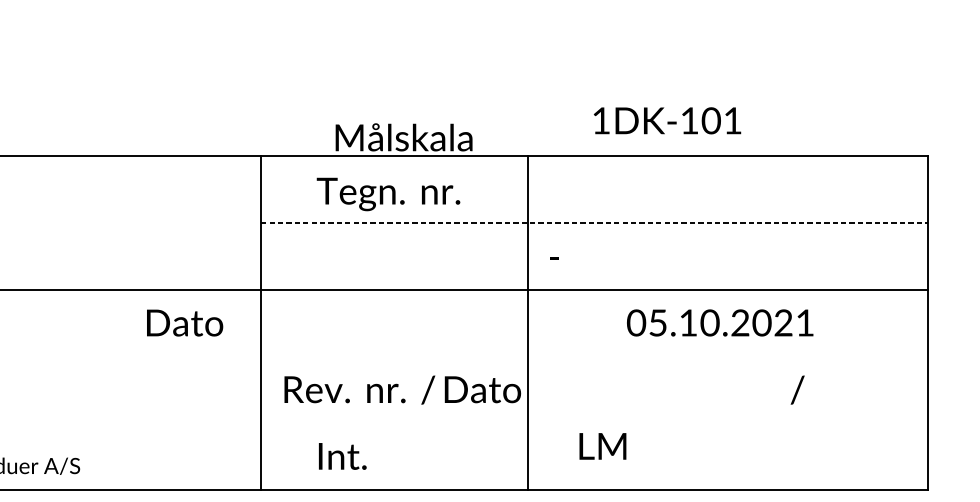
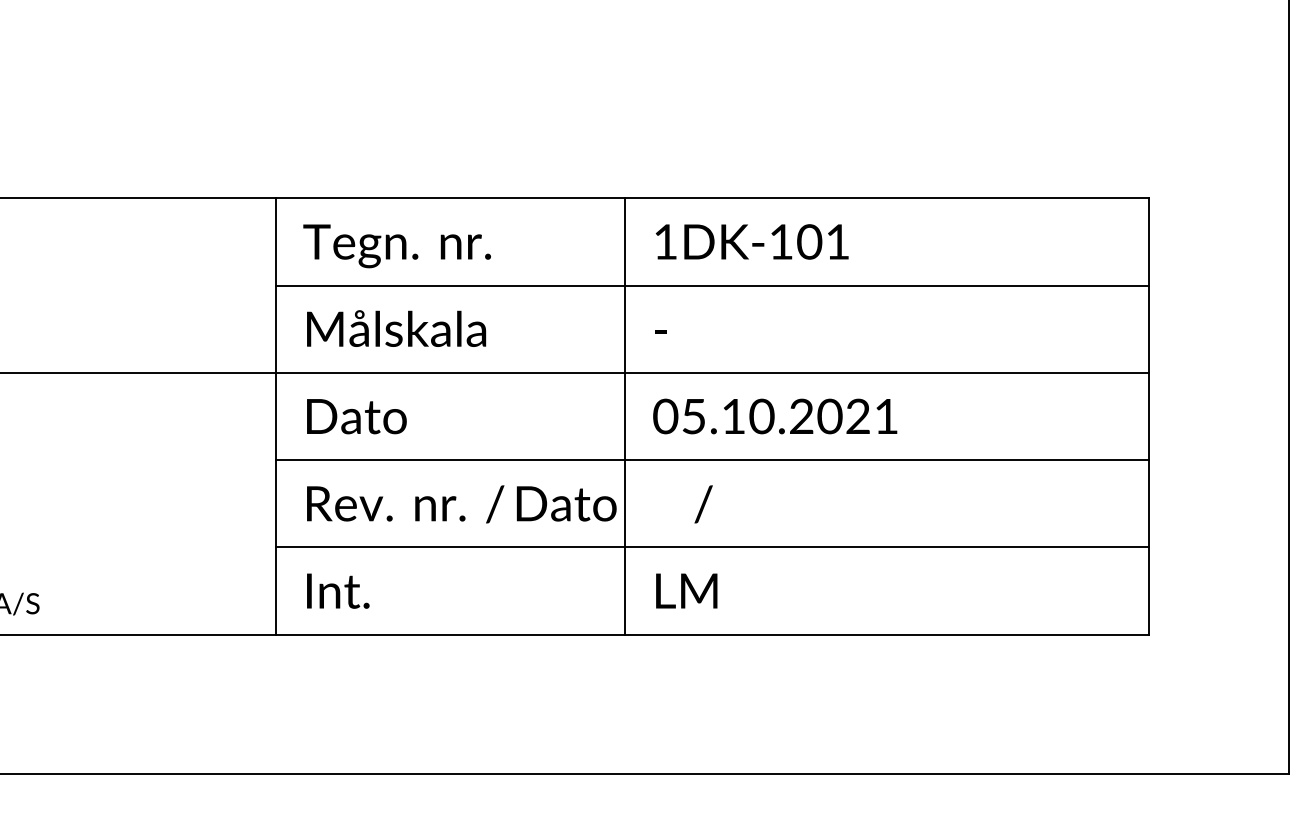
text: (666, 120) -> (751, 241), moved
text: (404, 137) -> (396, 328), moved
text: (388, 194) -> (396, 246), moved
line: (595, 222) -> (713, 285), dashed -> solid
text: (184, 322) -> (356, 416), moved
text: (720, 322) -> (775, 416), moved
line: (594, 356) -> (712, 460), added
text: (797, 390) -> (703, 504), moved
line: (594, 423) -> (712, 547), added
text: (602, 445) -> (686, 590), moved
text: (342, 455) -> (338, 590), moved

